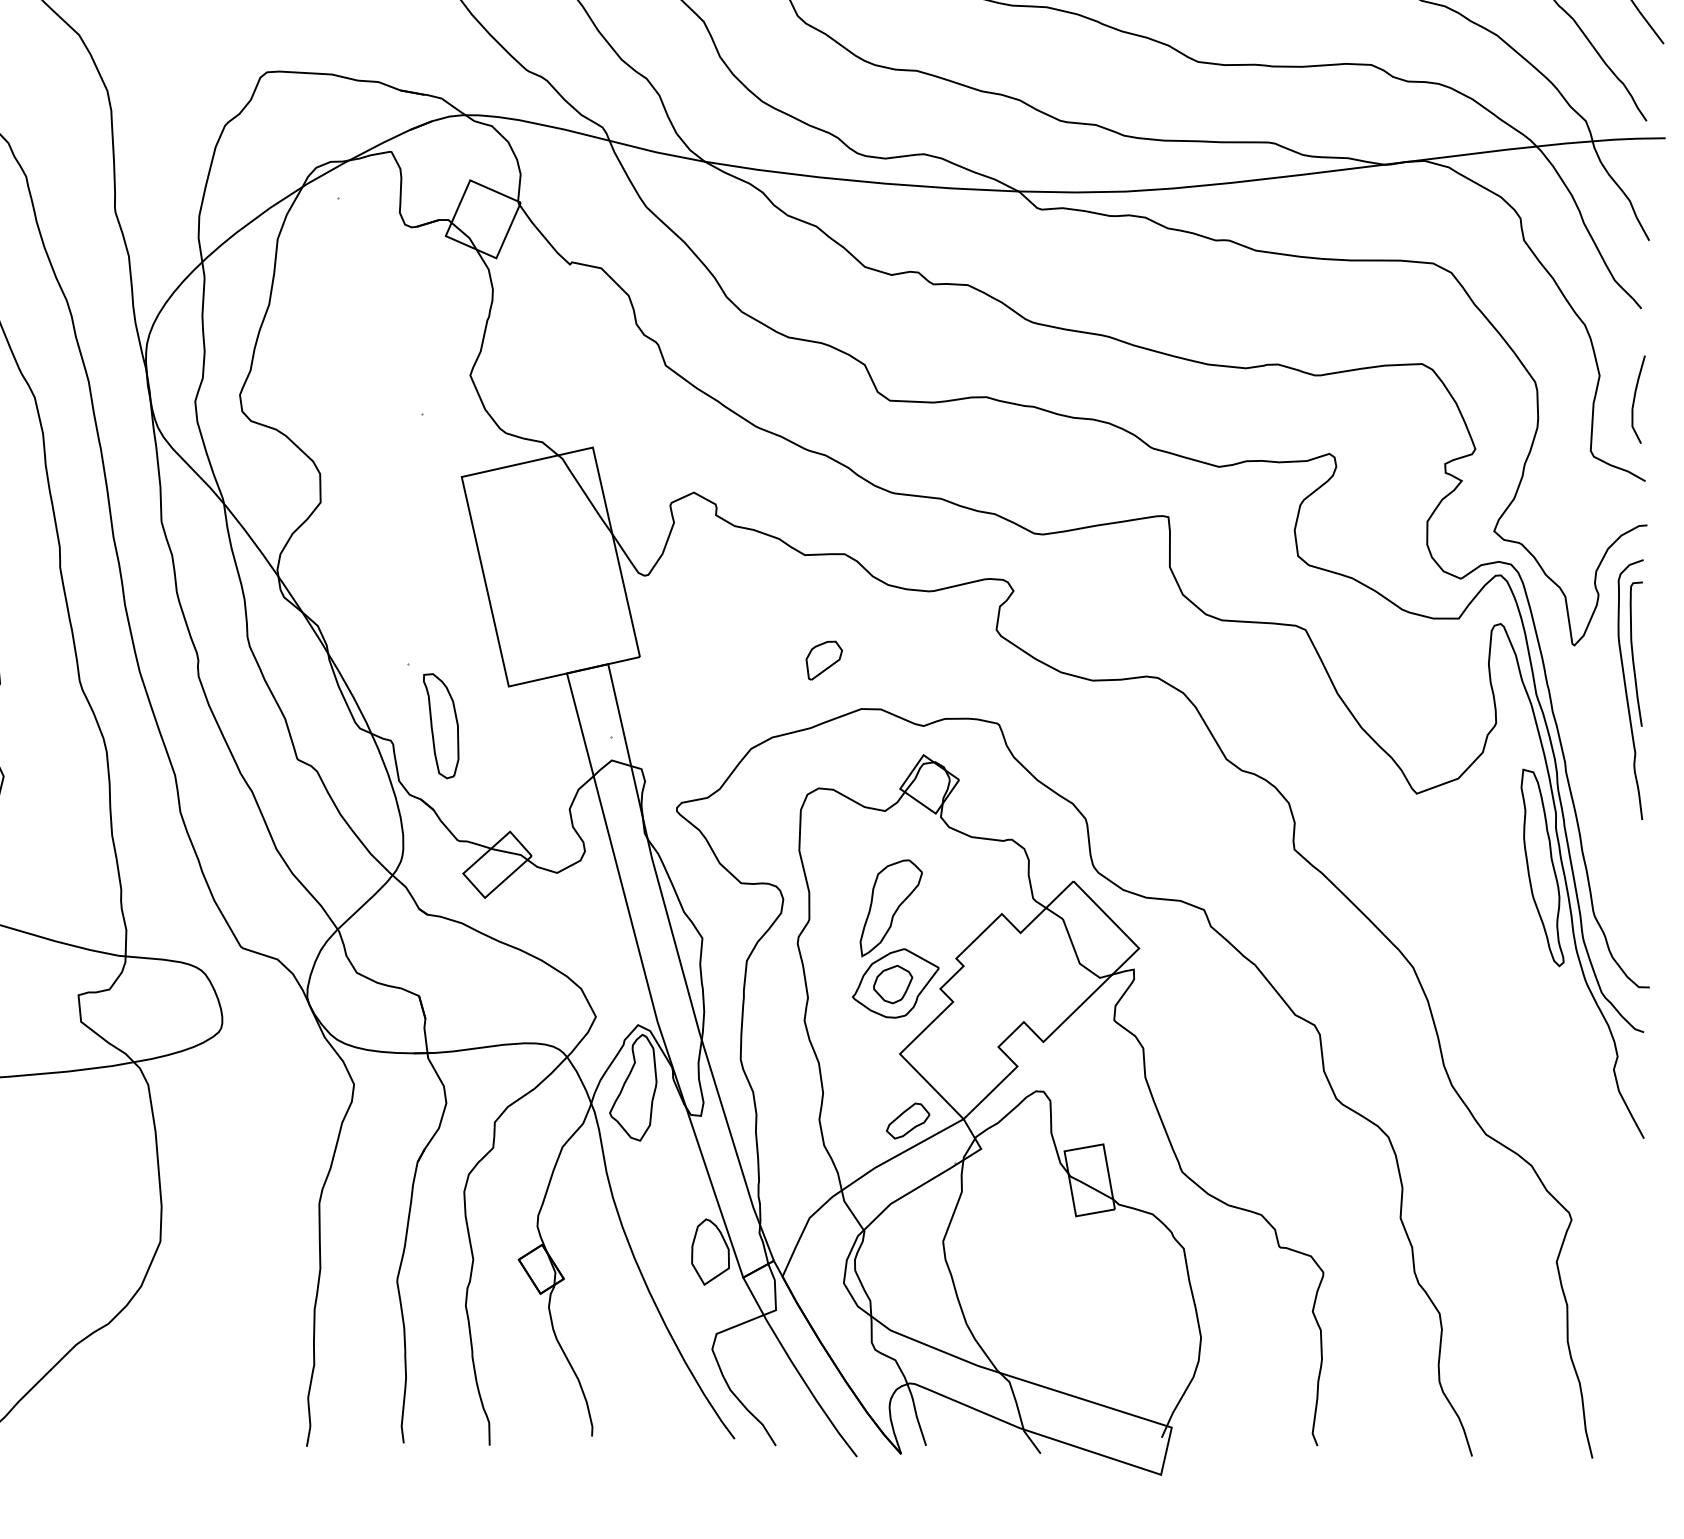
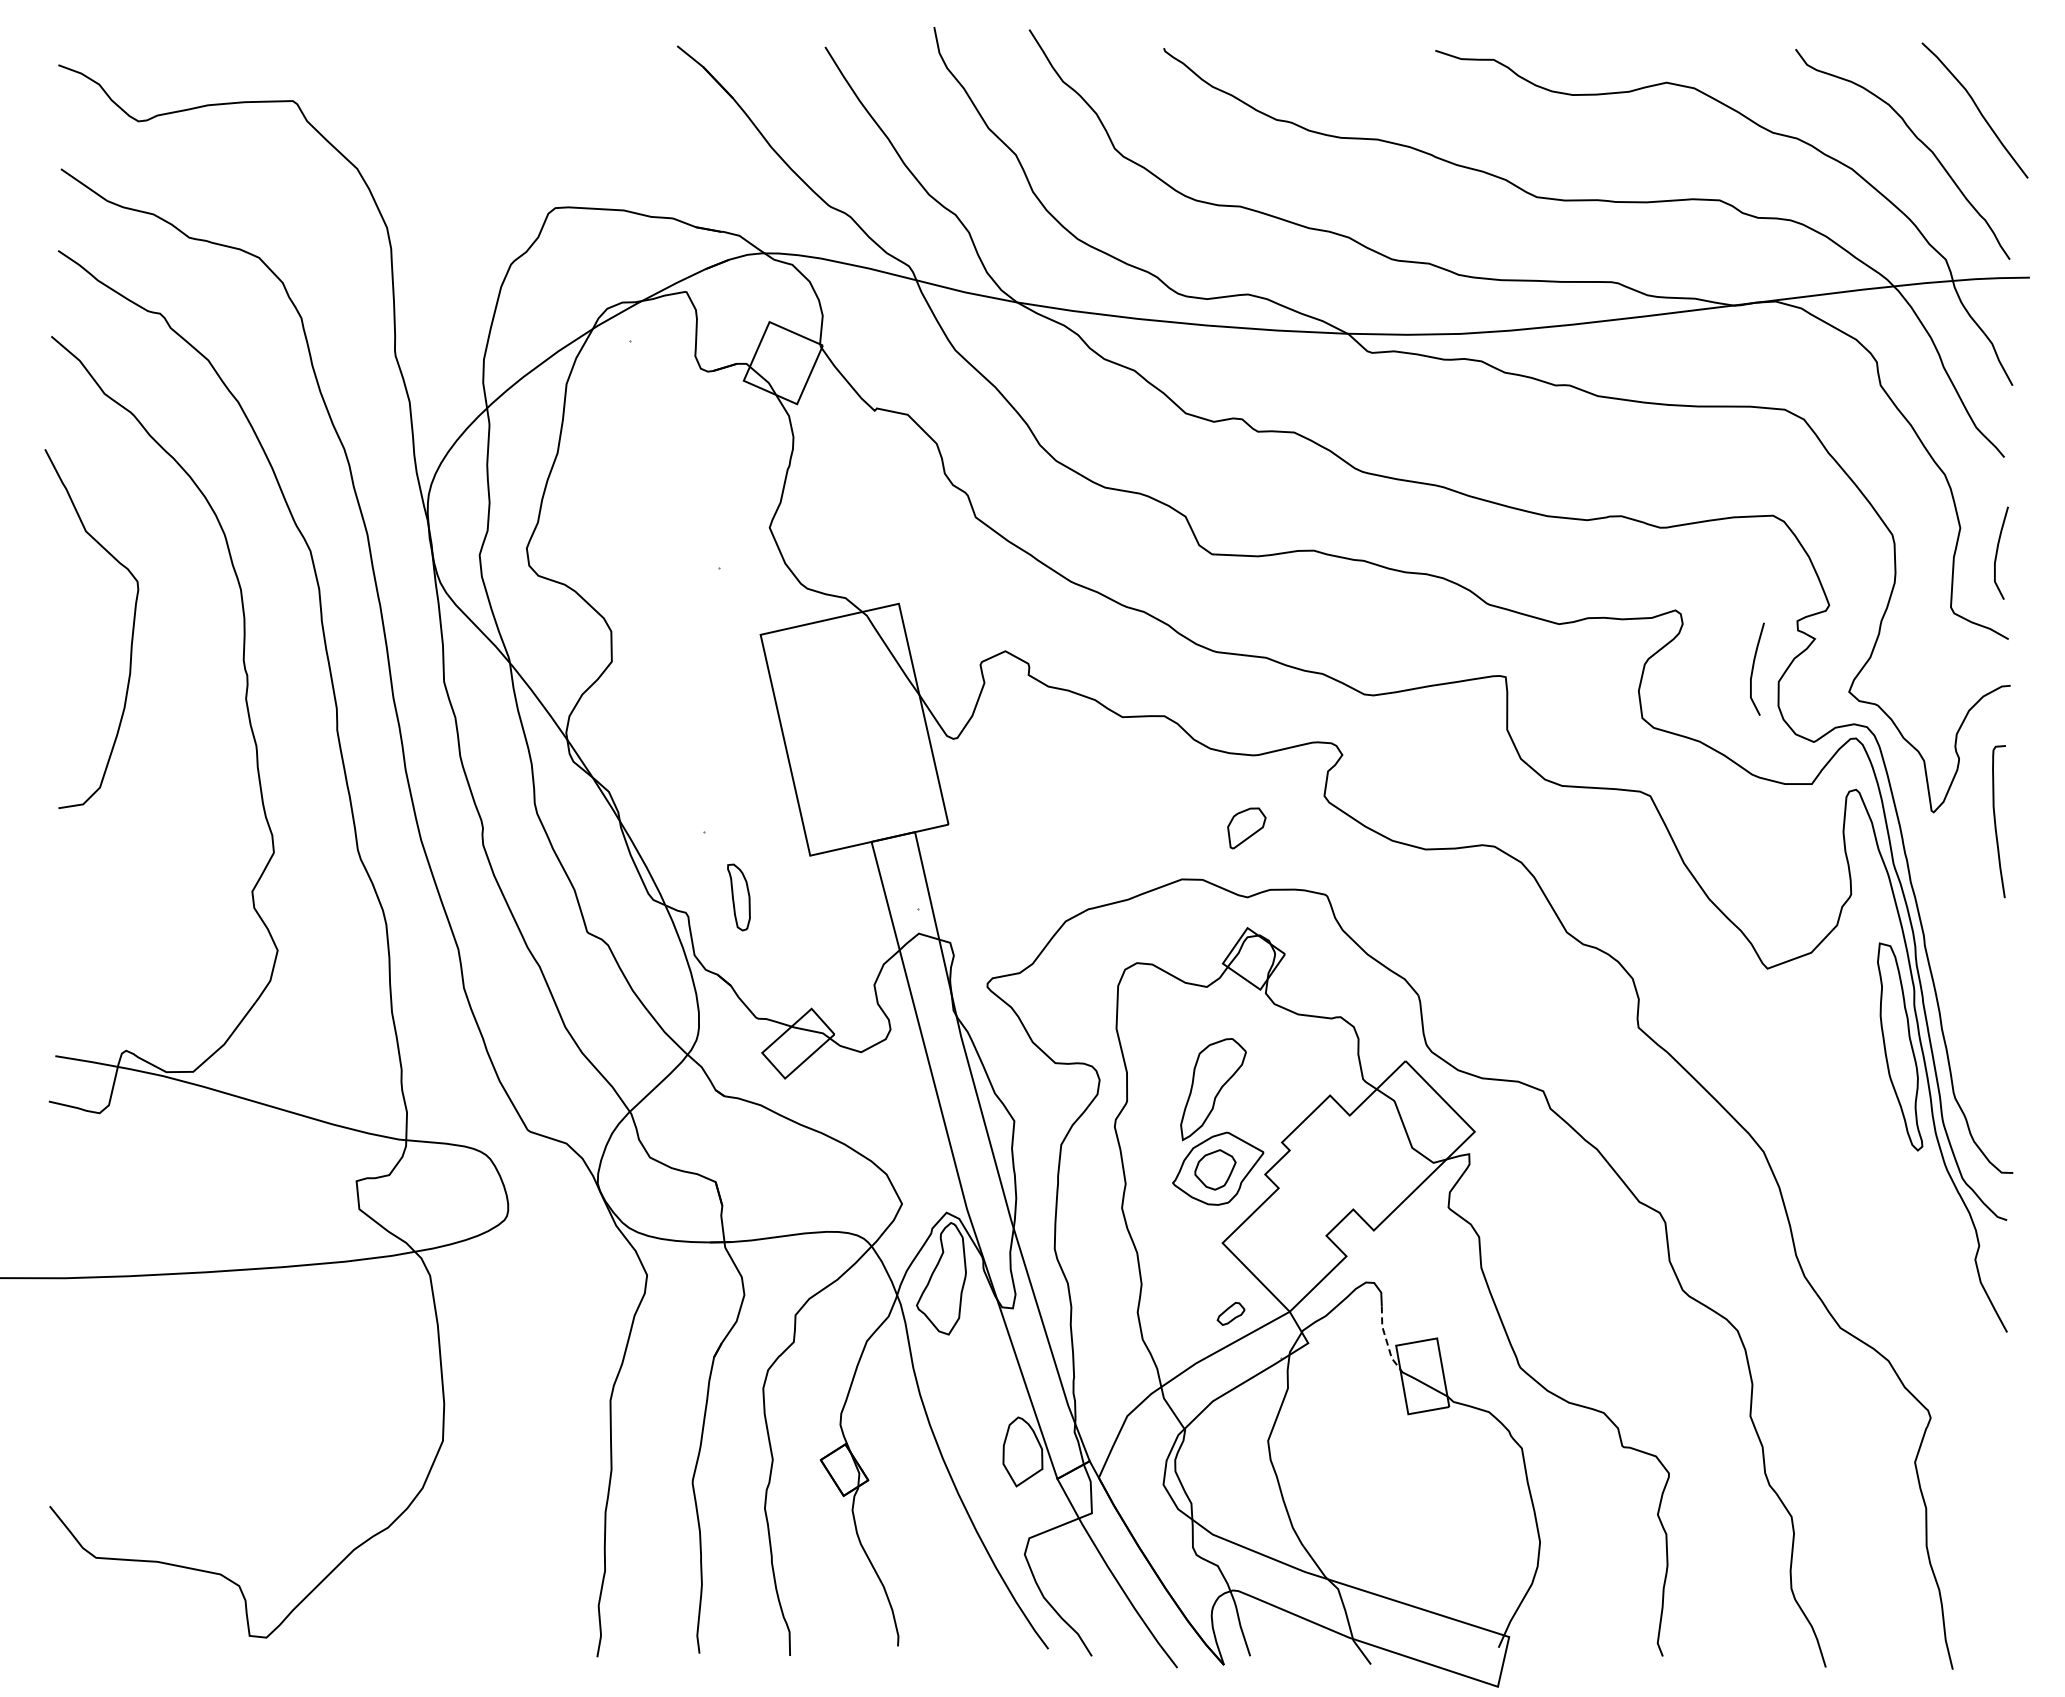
curve: (1403, 508) -> (1753, 668), added
part: (823, 660) -> (1246, 828), moved
curve: (1626, 689) -> (1988, 858), removed
part: (440, 726) -> (738, 897), size x0.6
part: (907, 1120) -> (1230, 1313), size x0.6
line: (1055, 1145) -> (1386, 1339), solid -> dashed

